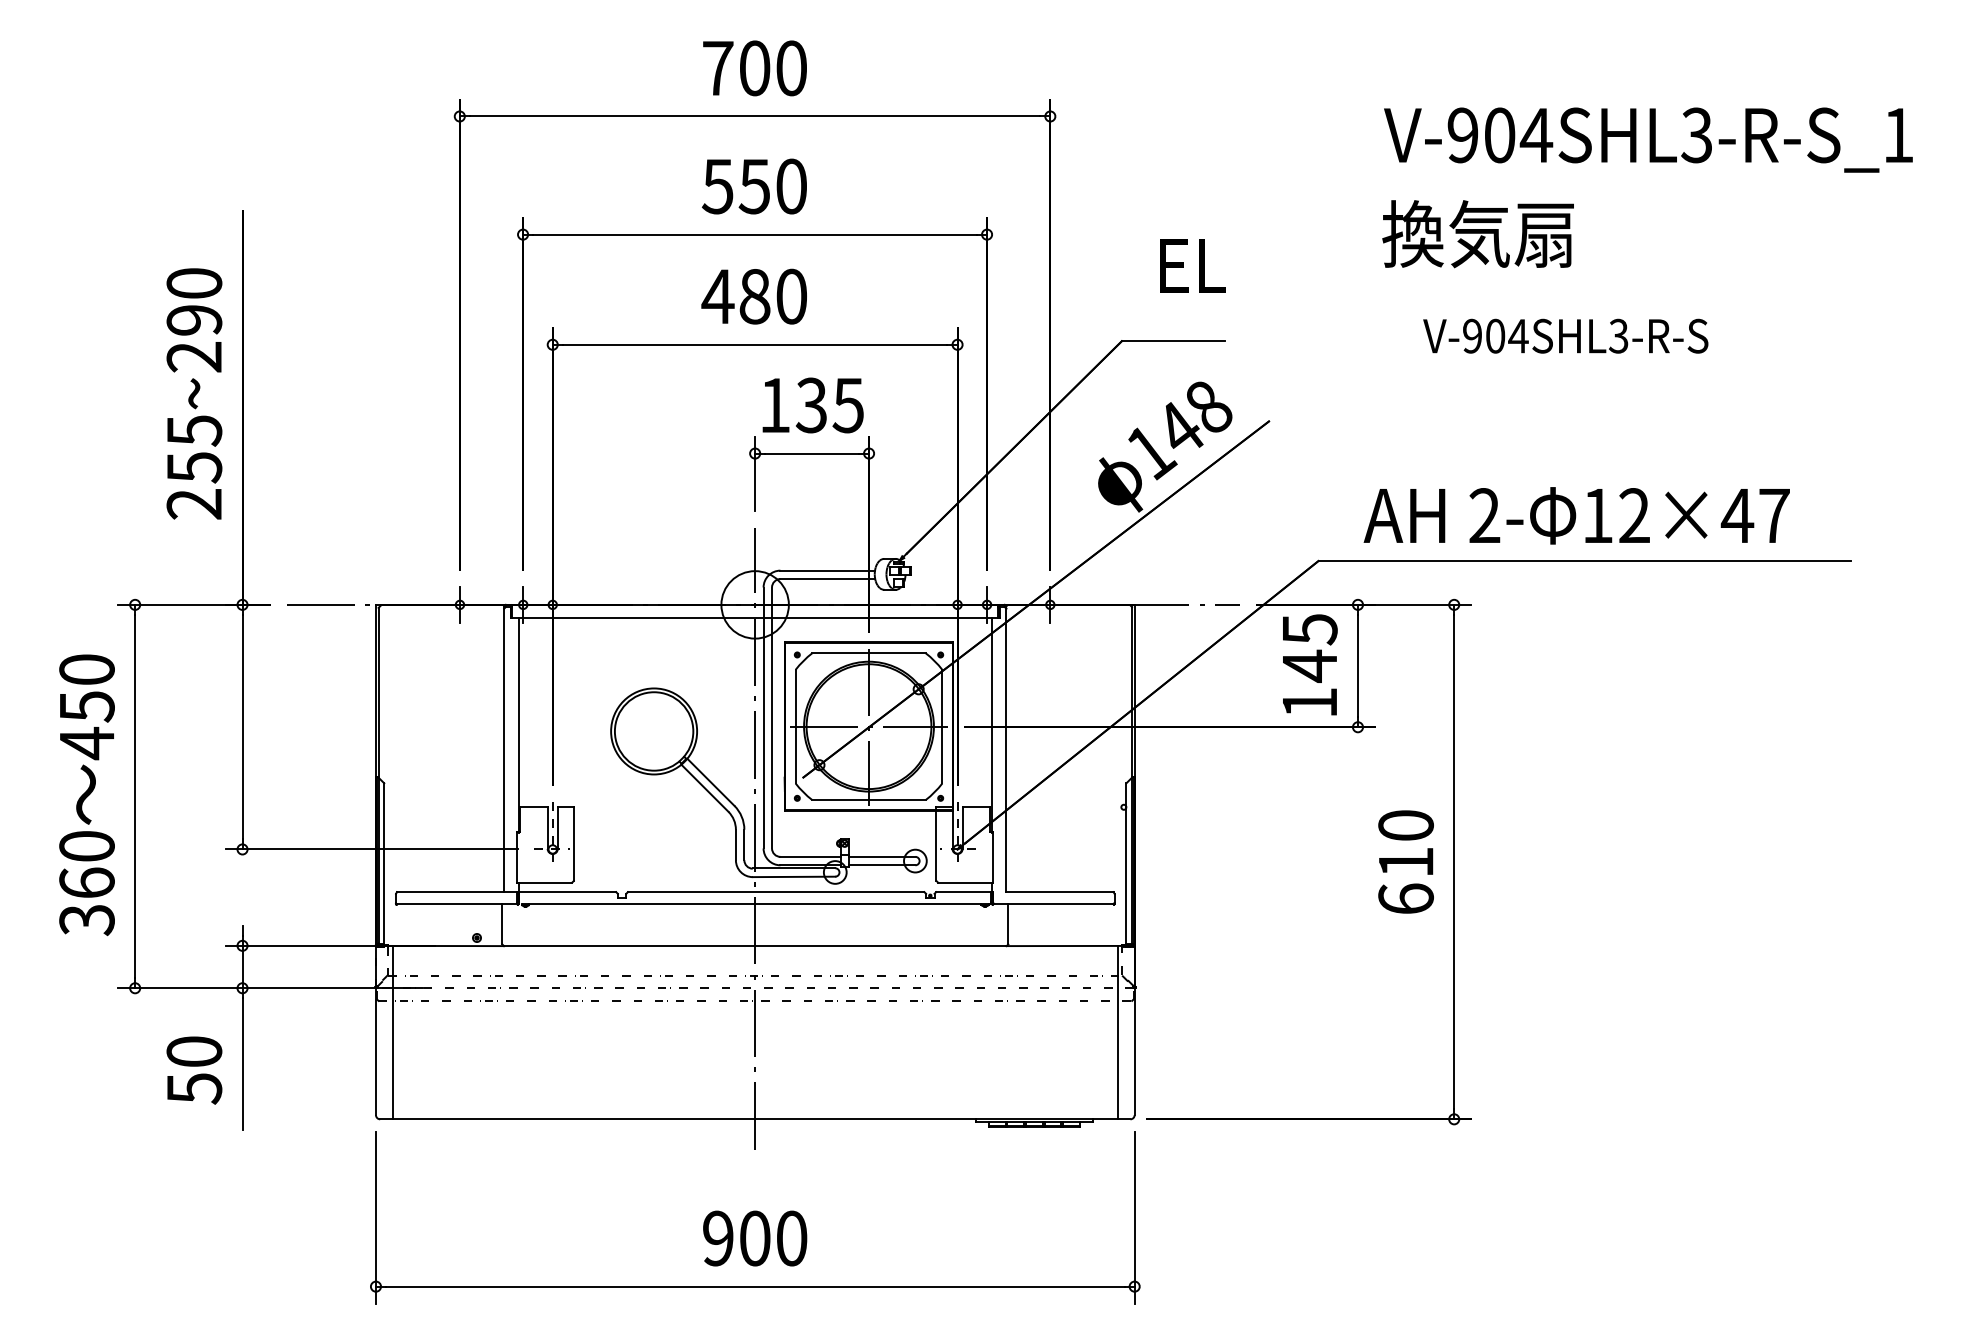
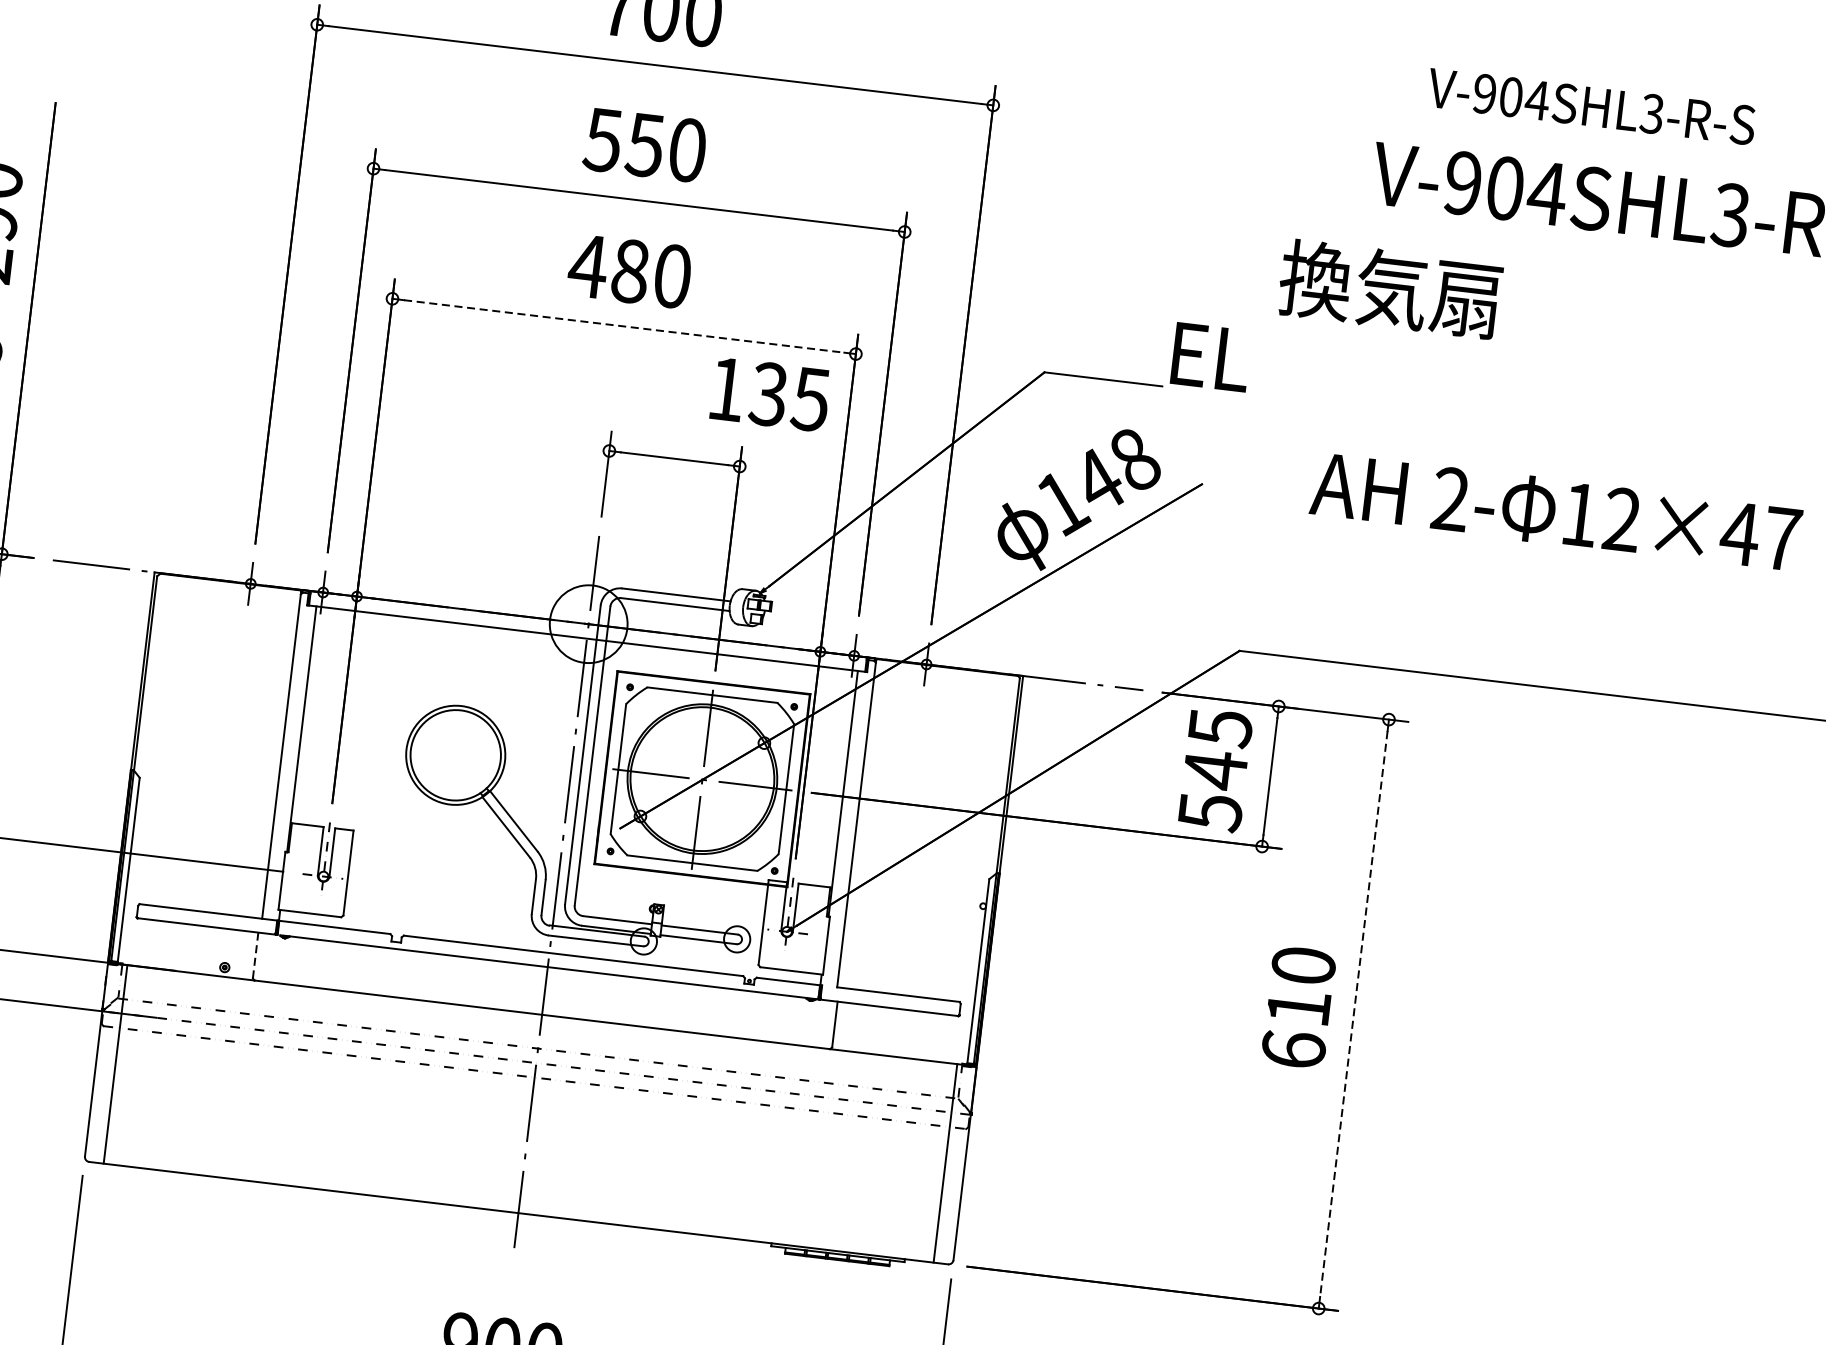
text: (1477, 234) -> (1389, 289), moved
text: (1192, 265) -> (1210, 356), moved
text: (1565, 335) -> (1591, 105), moved
line: (755, 344) -> (624, 326), solid -> dashed
text: (812, 405) -> (769, 394), moved
text: (1576, 515) -> (1555, 511), moved
text: (1310, 703) -> (1210, 812), 145 -> 545
line: (1454, 862) -> (1354, 1014), solid -> dashed
line: (502, 924) -> (255, 955), solid -> dashed

